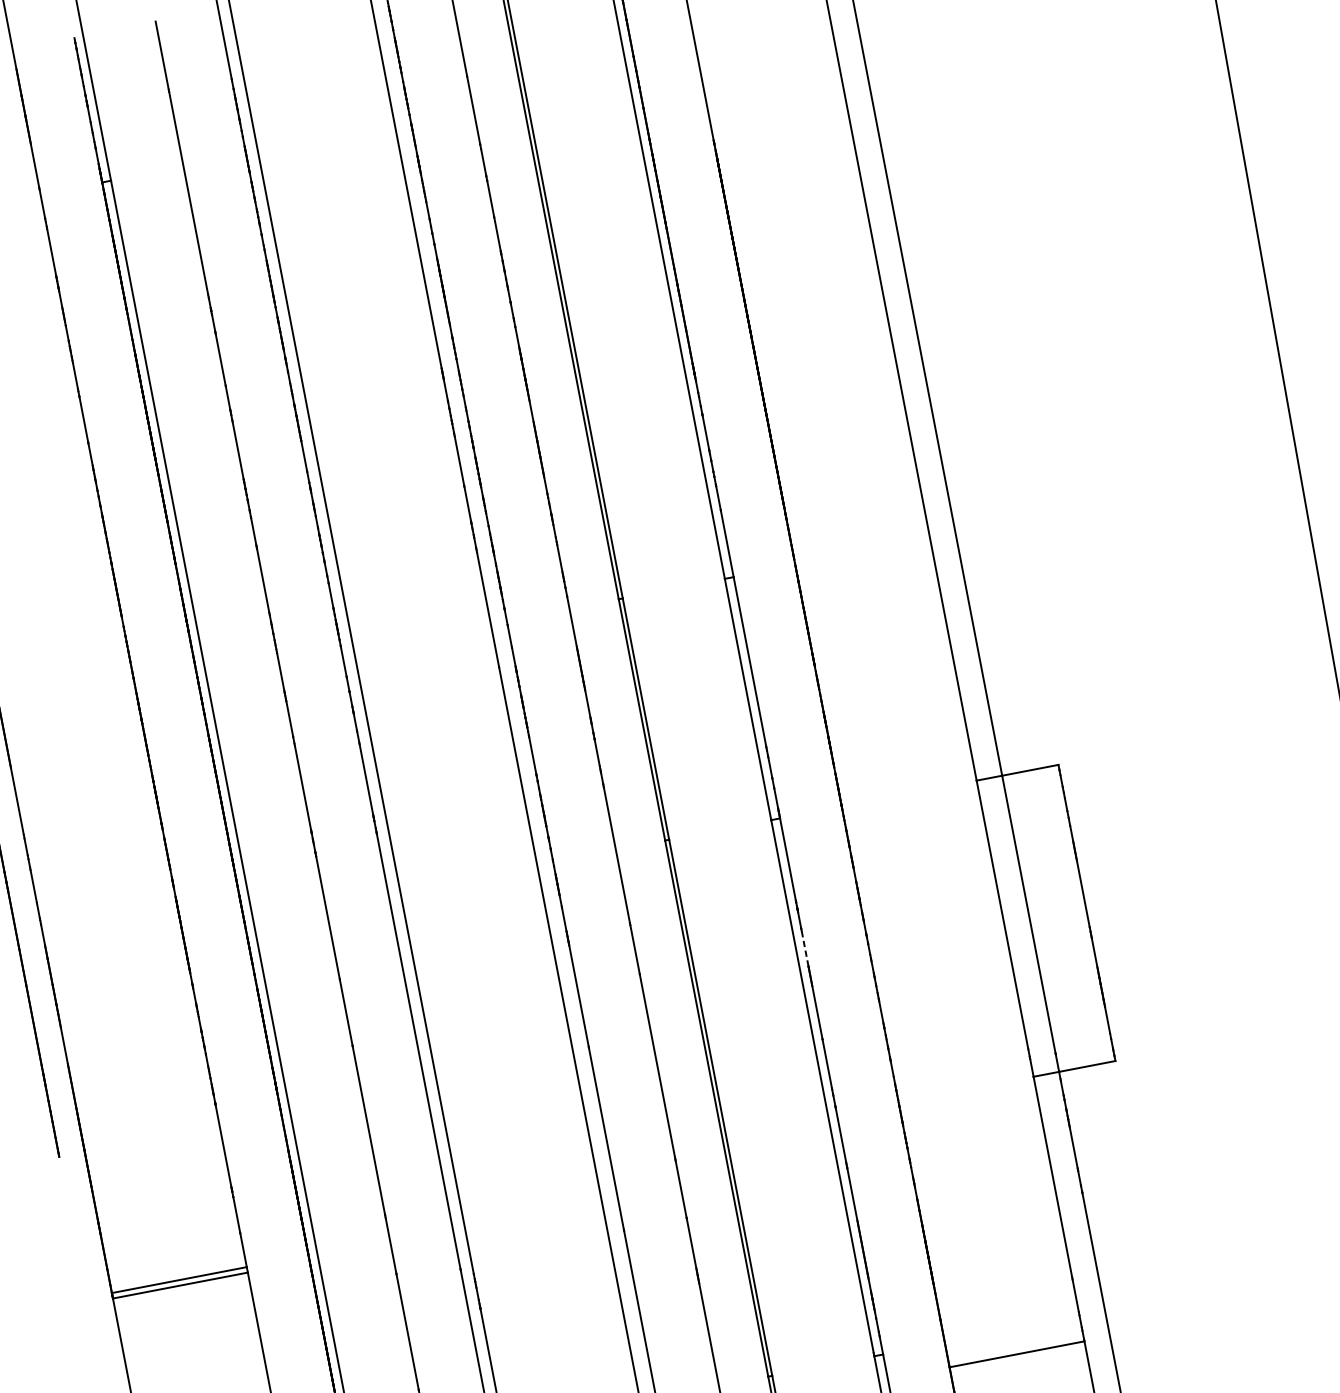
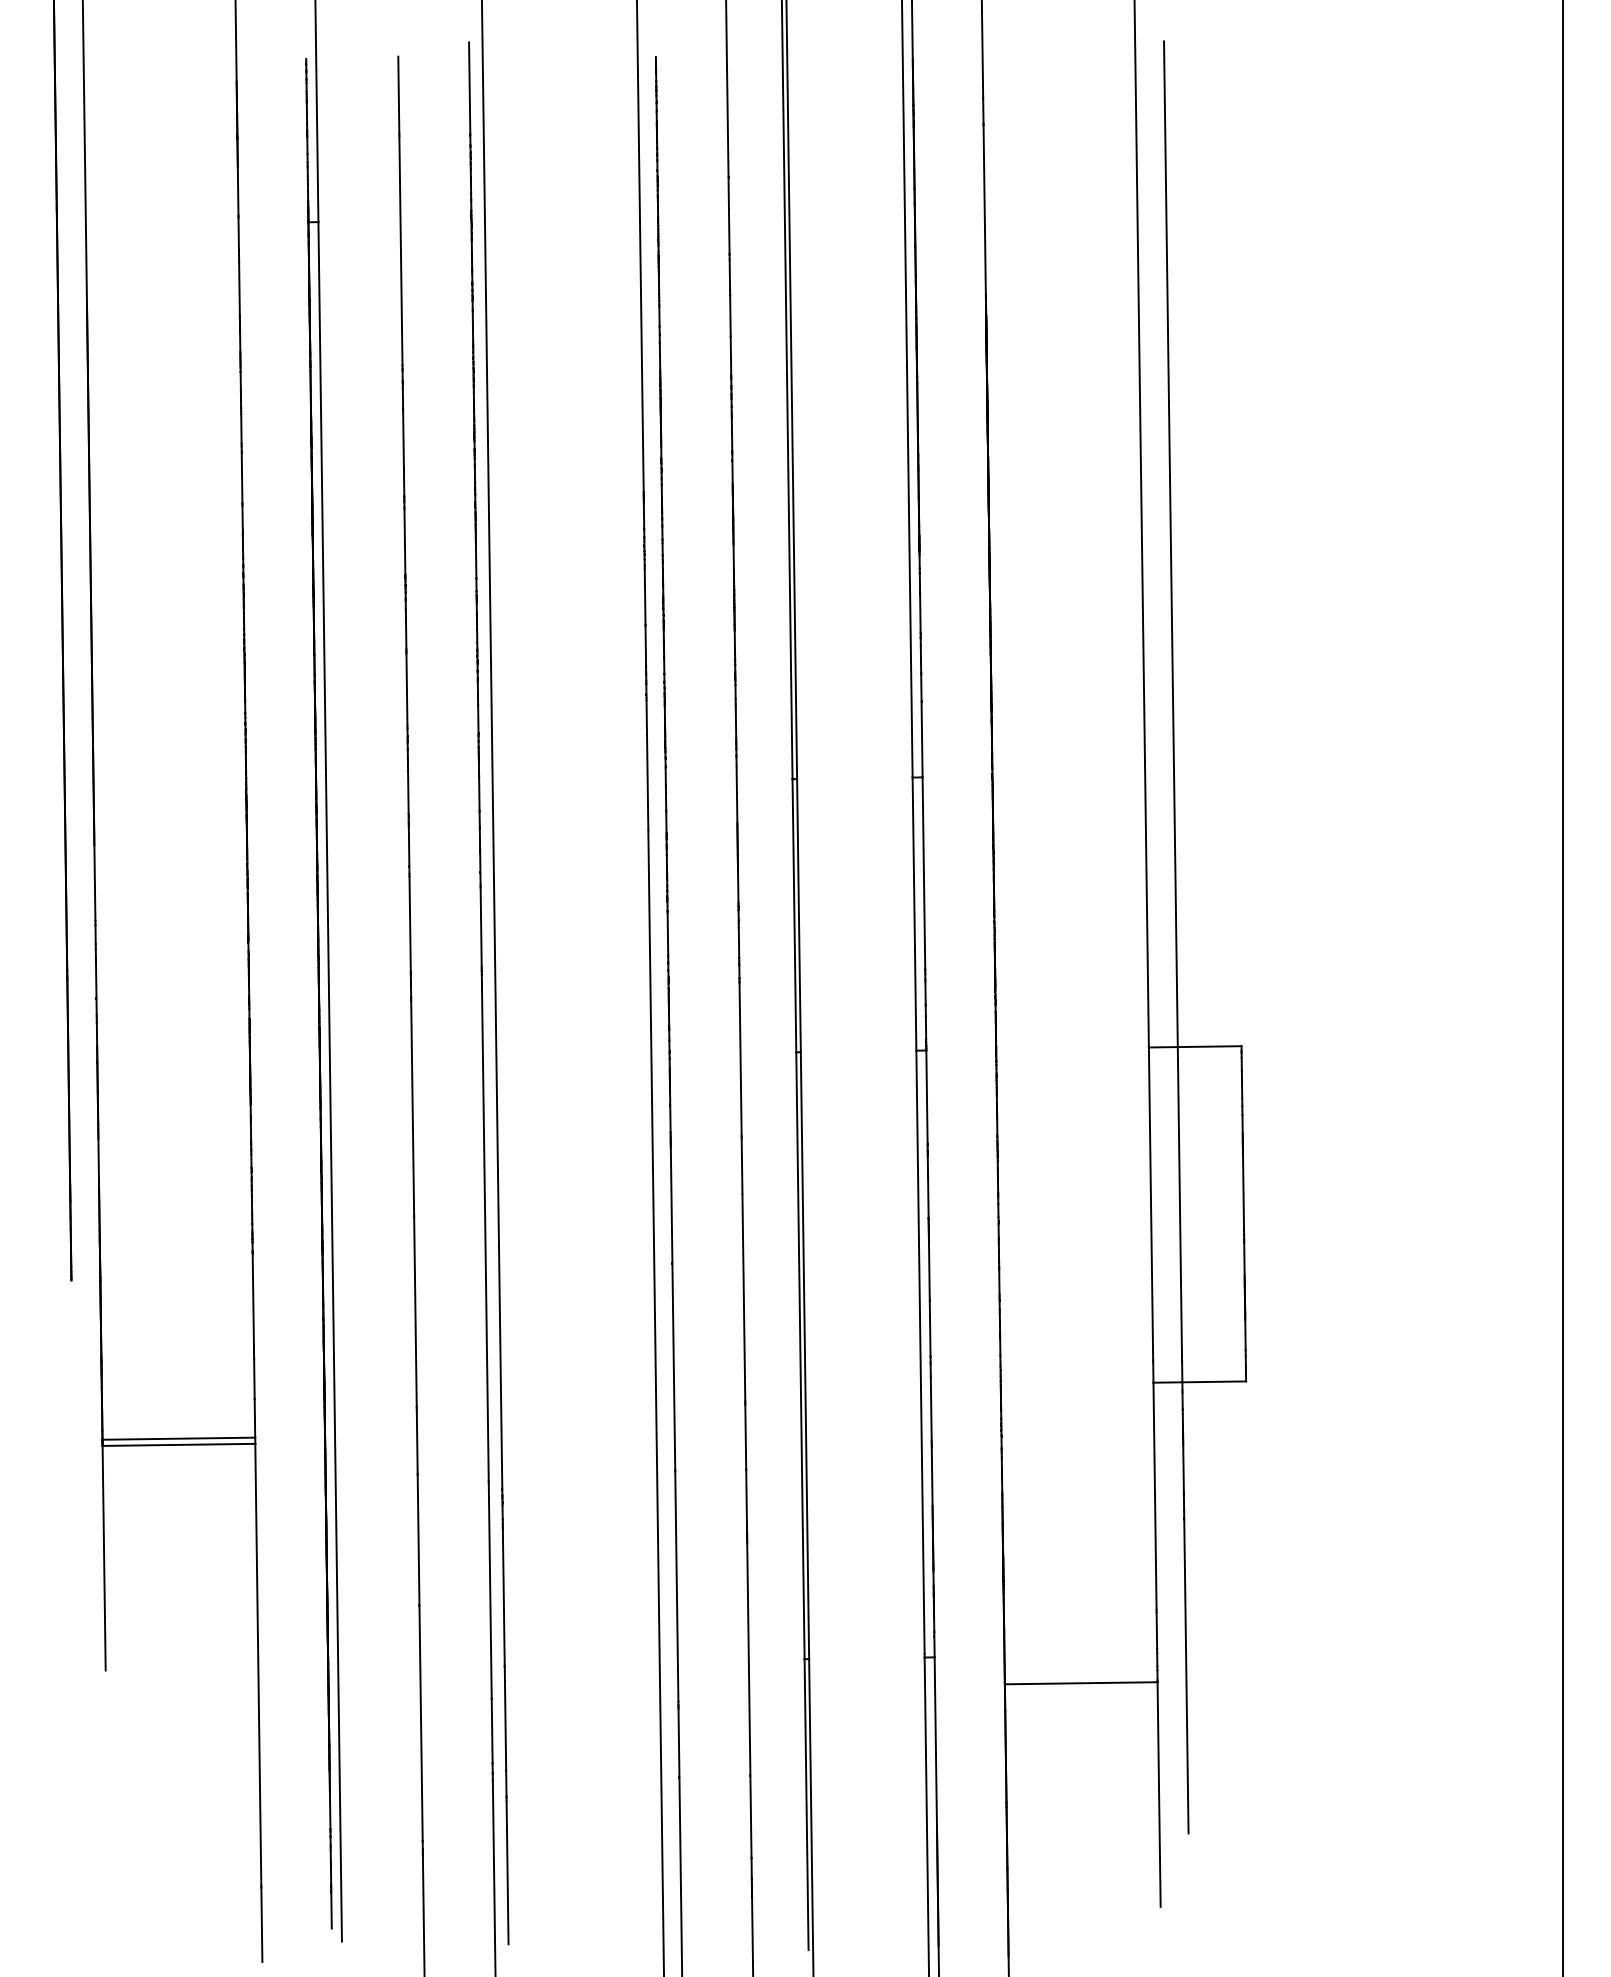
line: (805, 949) -> (928, 1198), dashed -> solid

